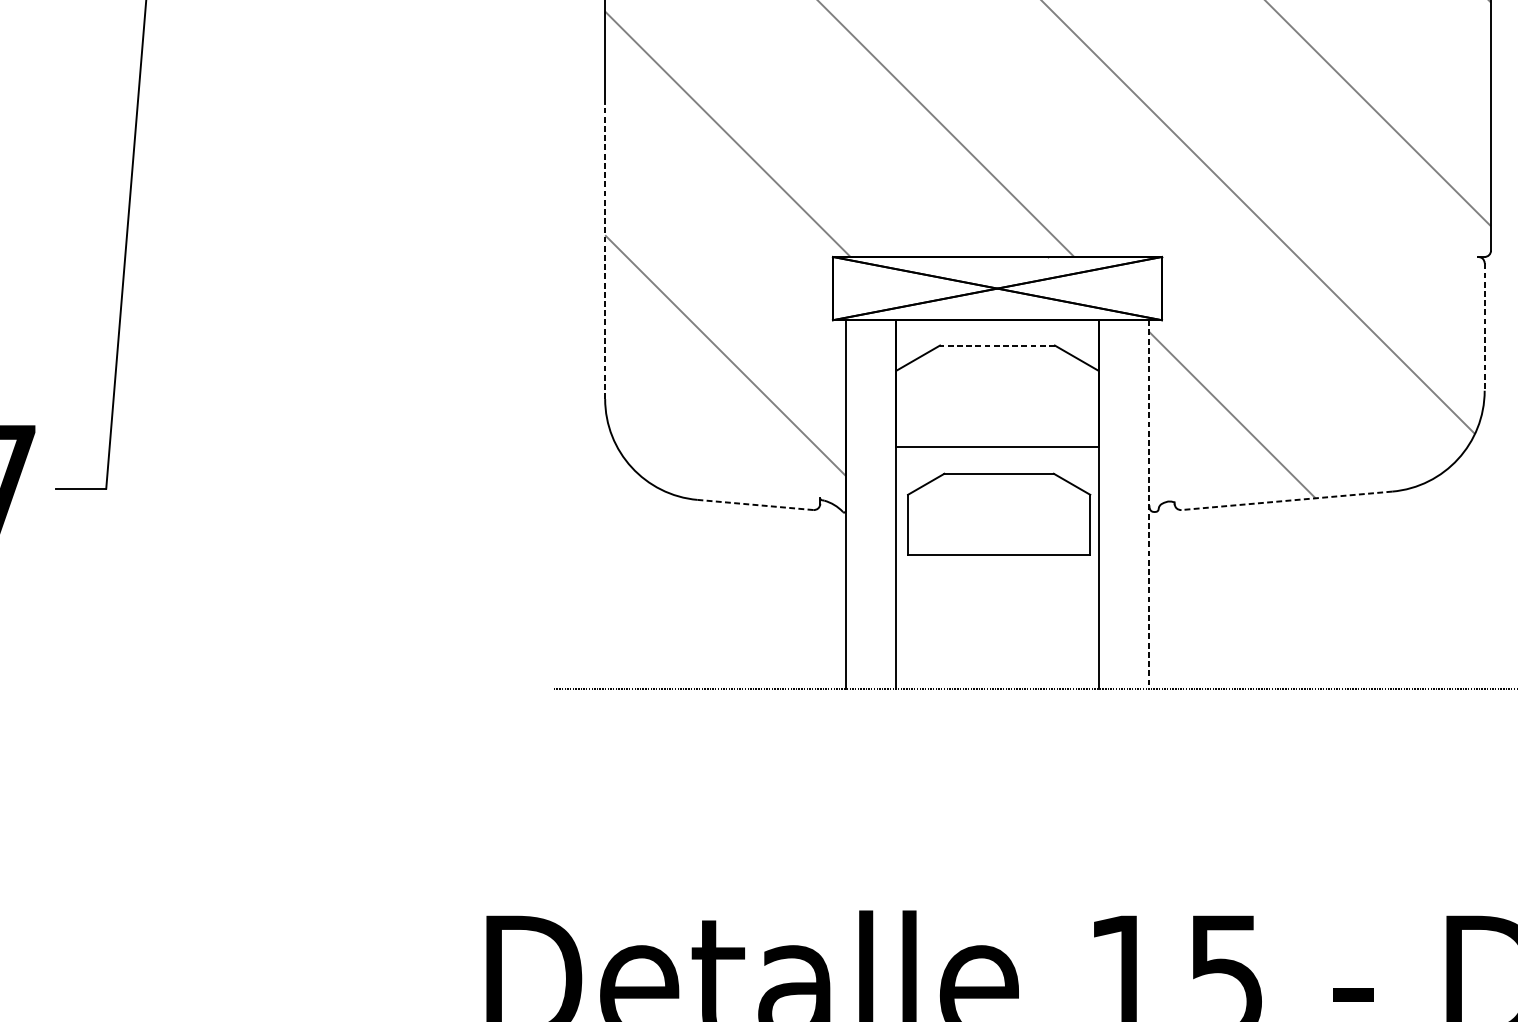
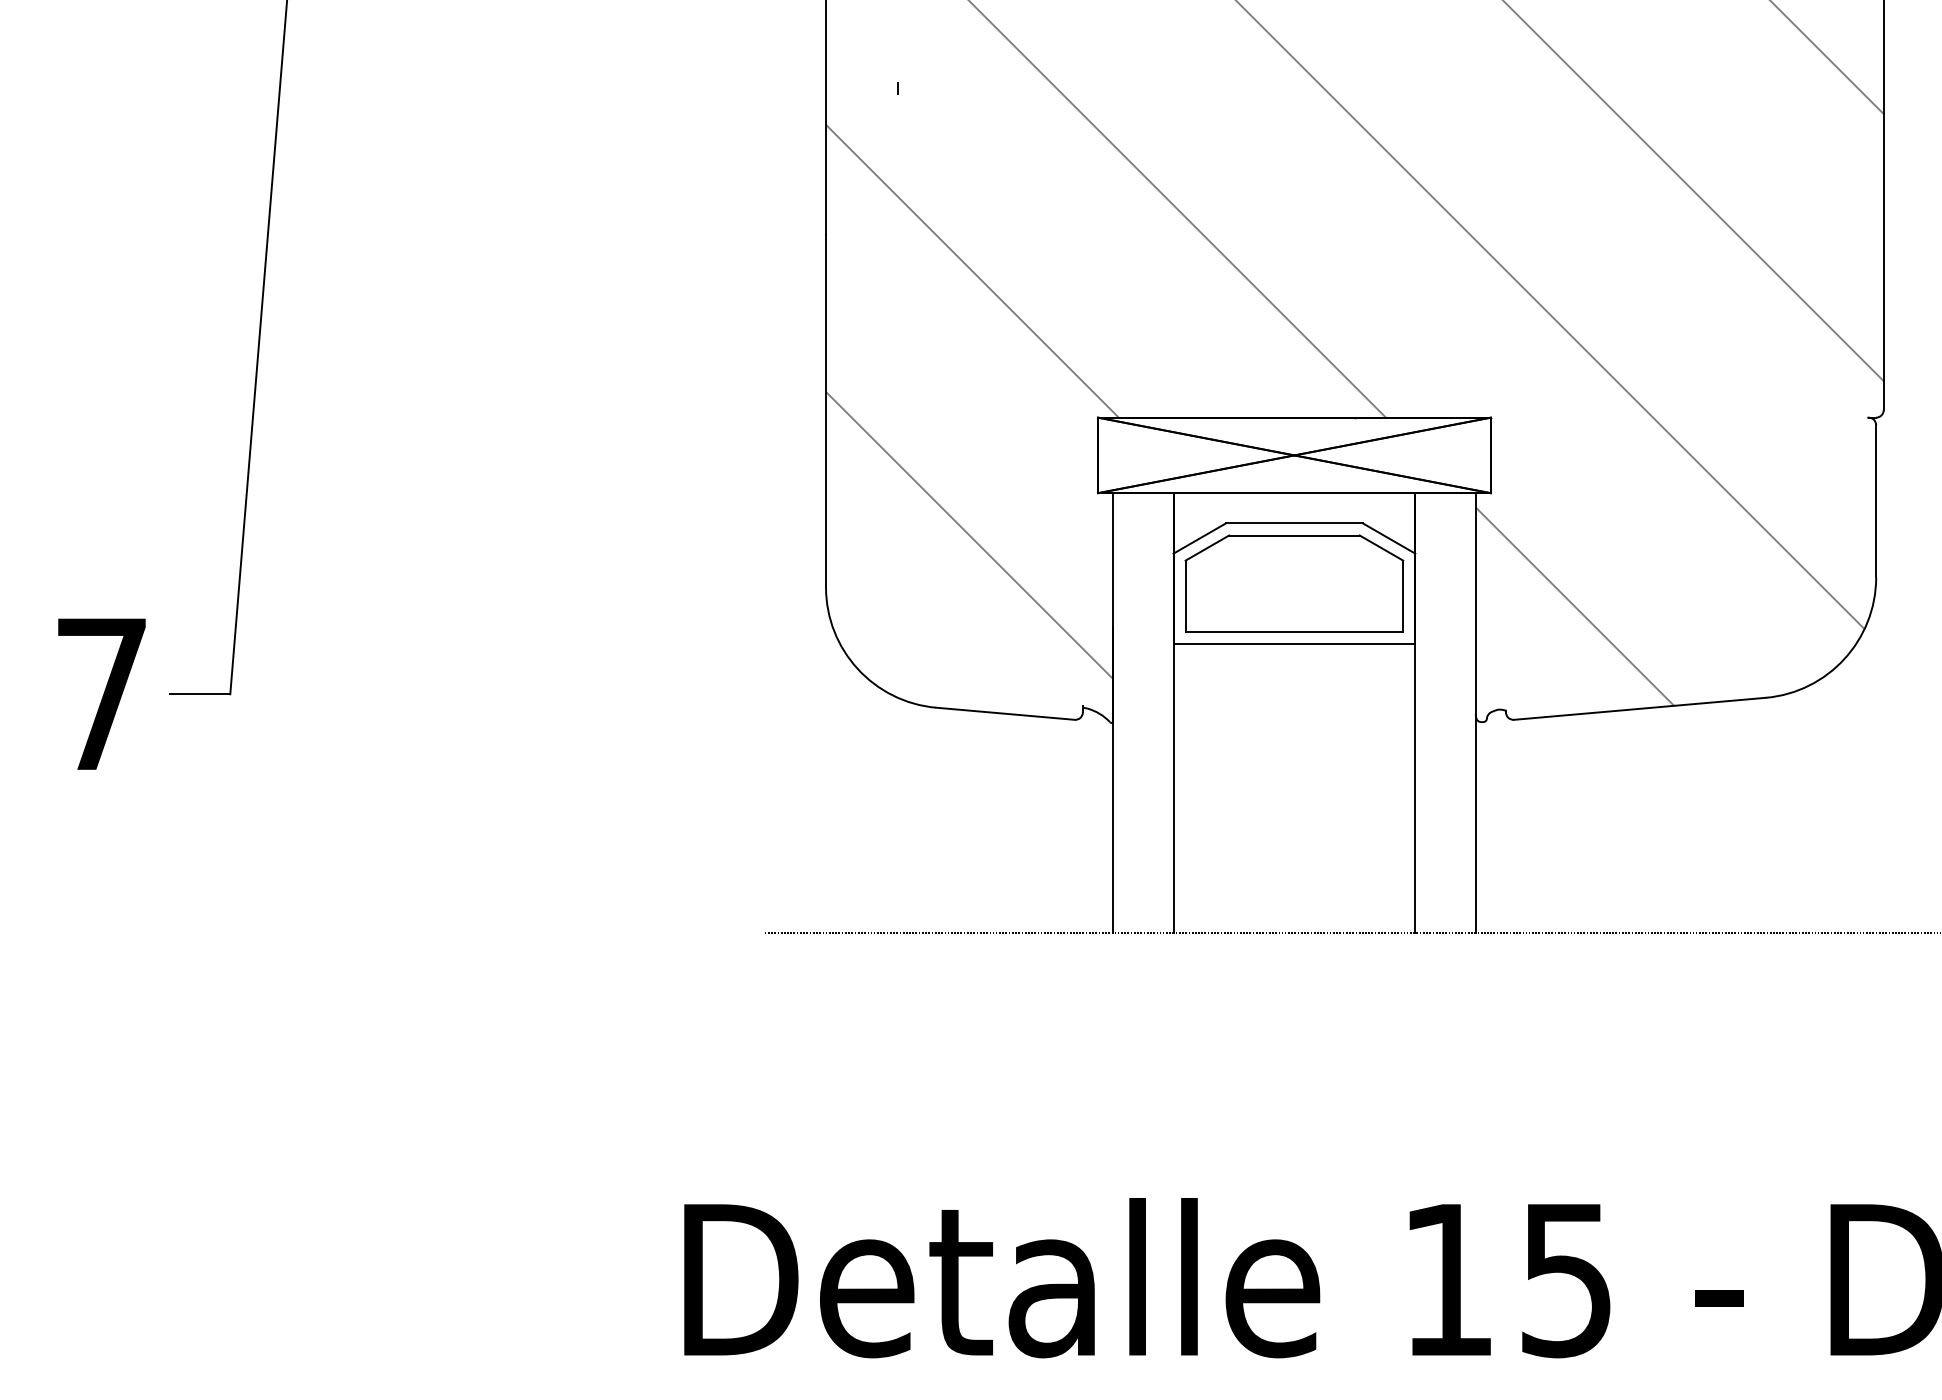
line: (605, 250) -> (826, 410), dashed -> solid
line: (1484, 327) -> (1876, 501), dashed -> solid
line: (997, 345) -> (1294, 523), dashed -> solid
line: (1286, 500) -> (1639, 708), dashed -> solid
line: (755, 504) -> (1005, 713), dashed -> solid
line: (1149, 504) -> (1475, 713), dashed -> solid
part: (999, 513) -> (1294, 583), moved

